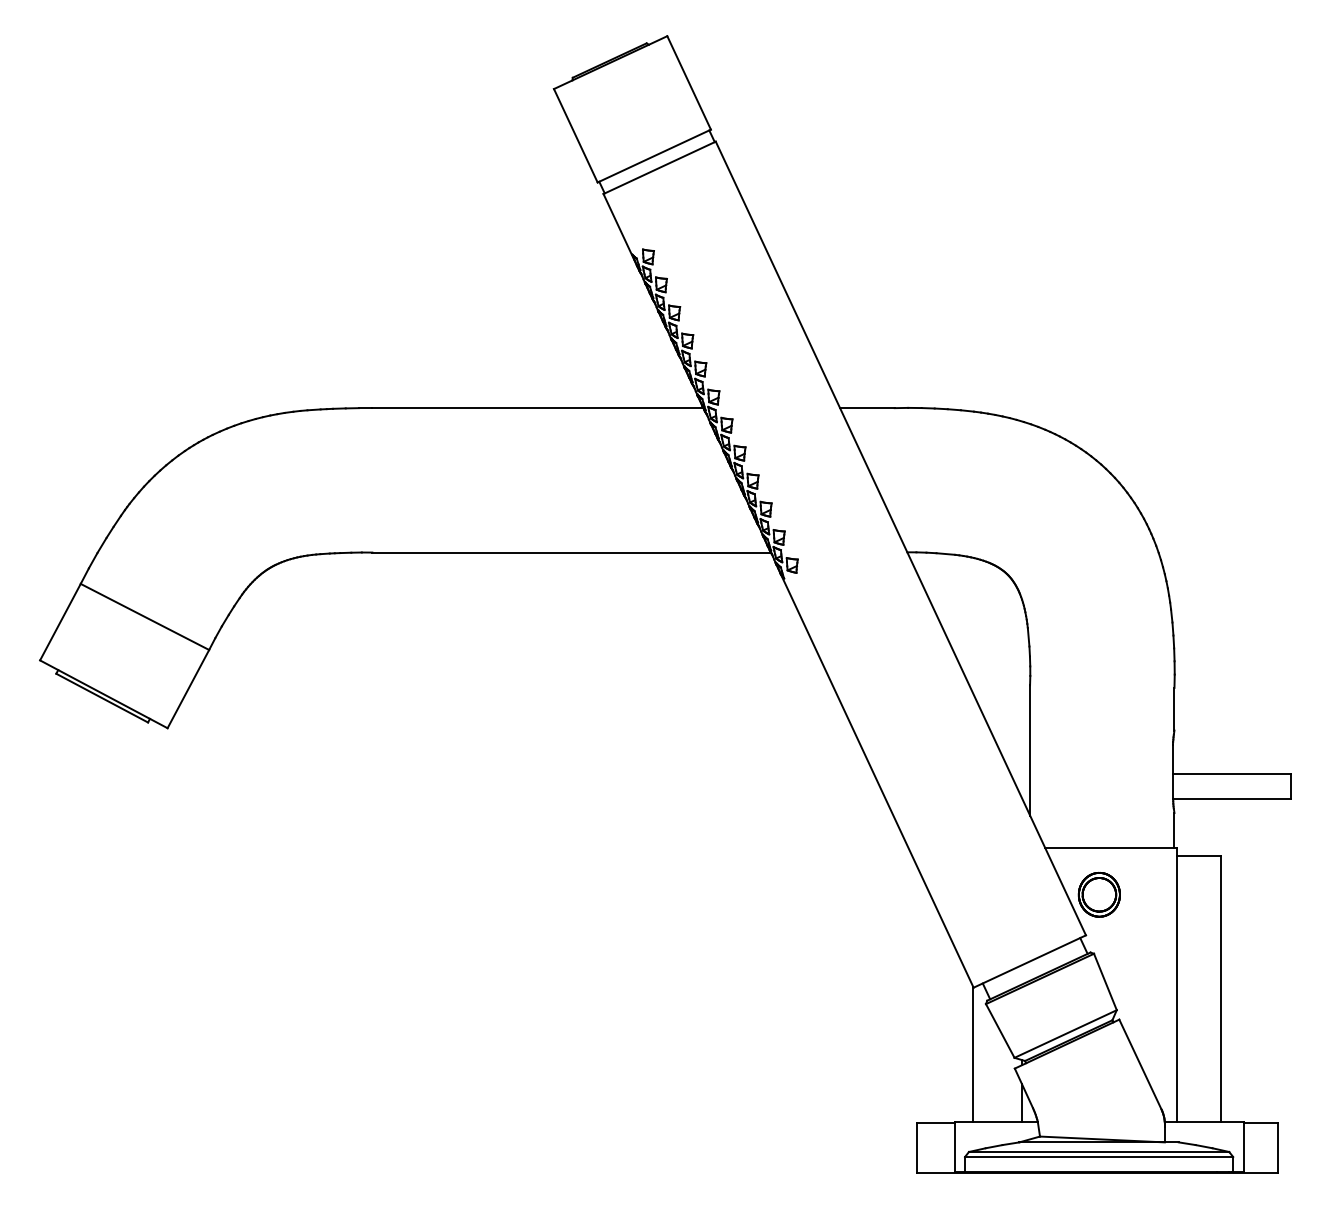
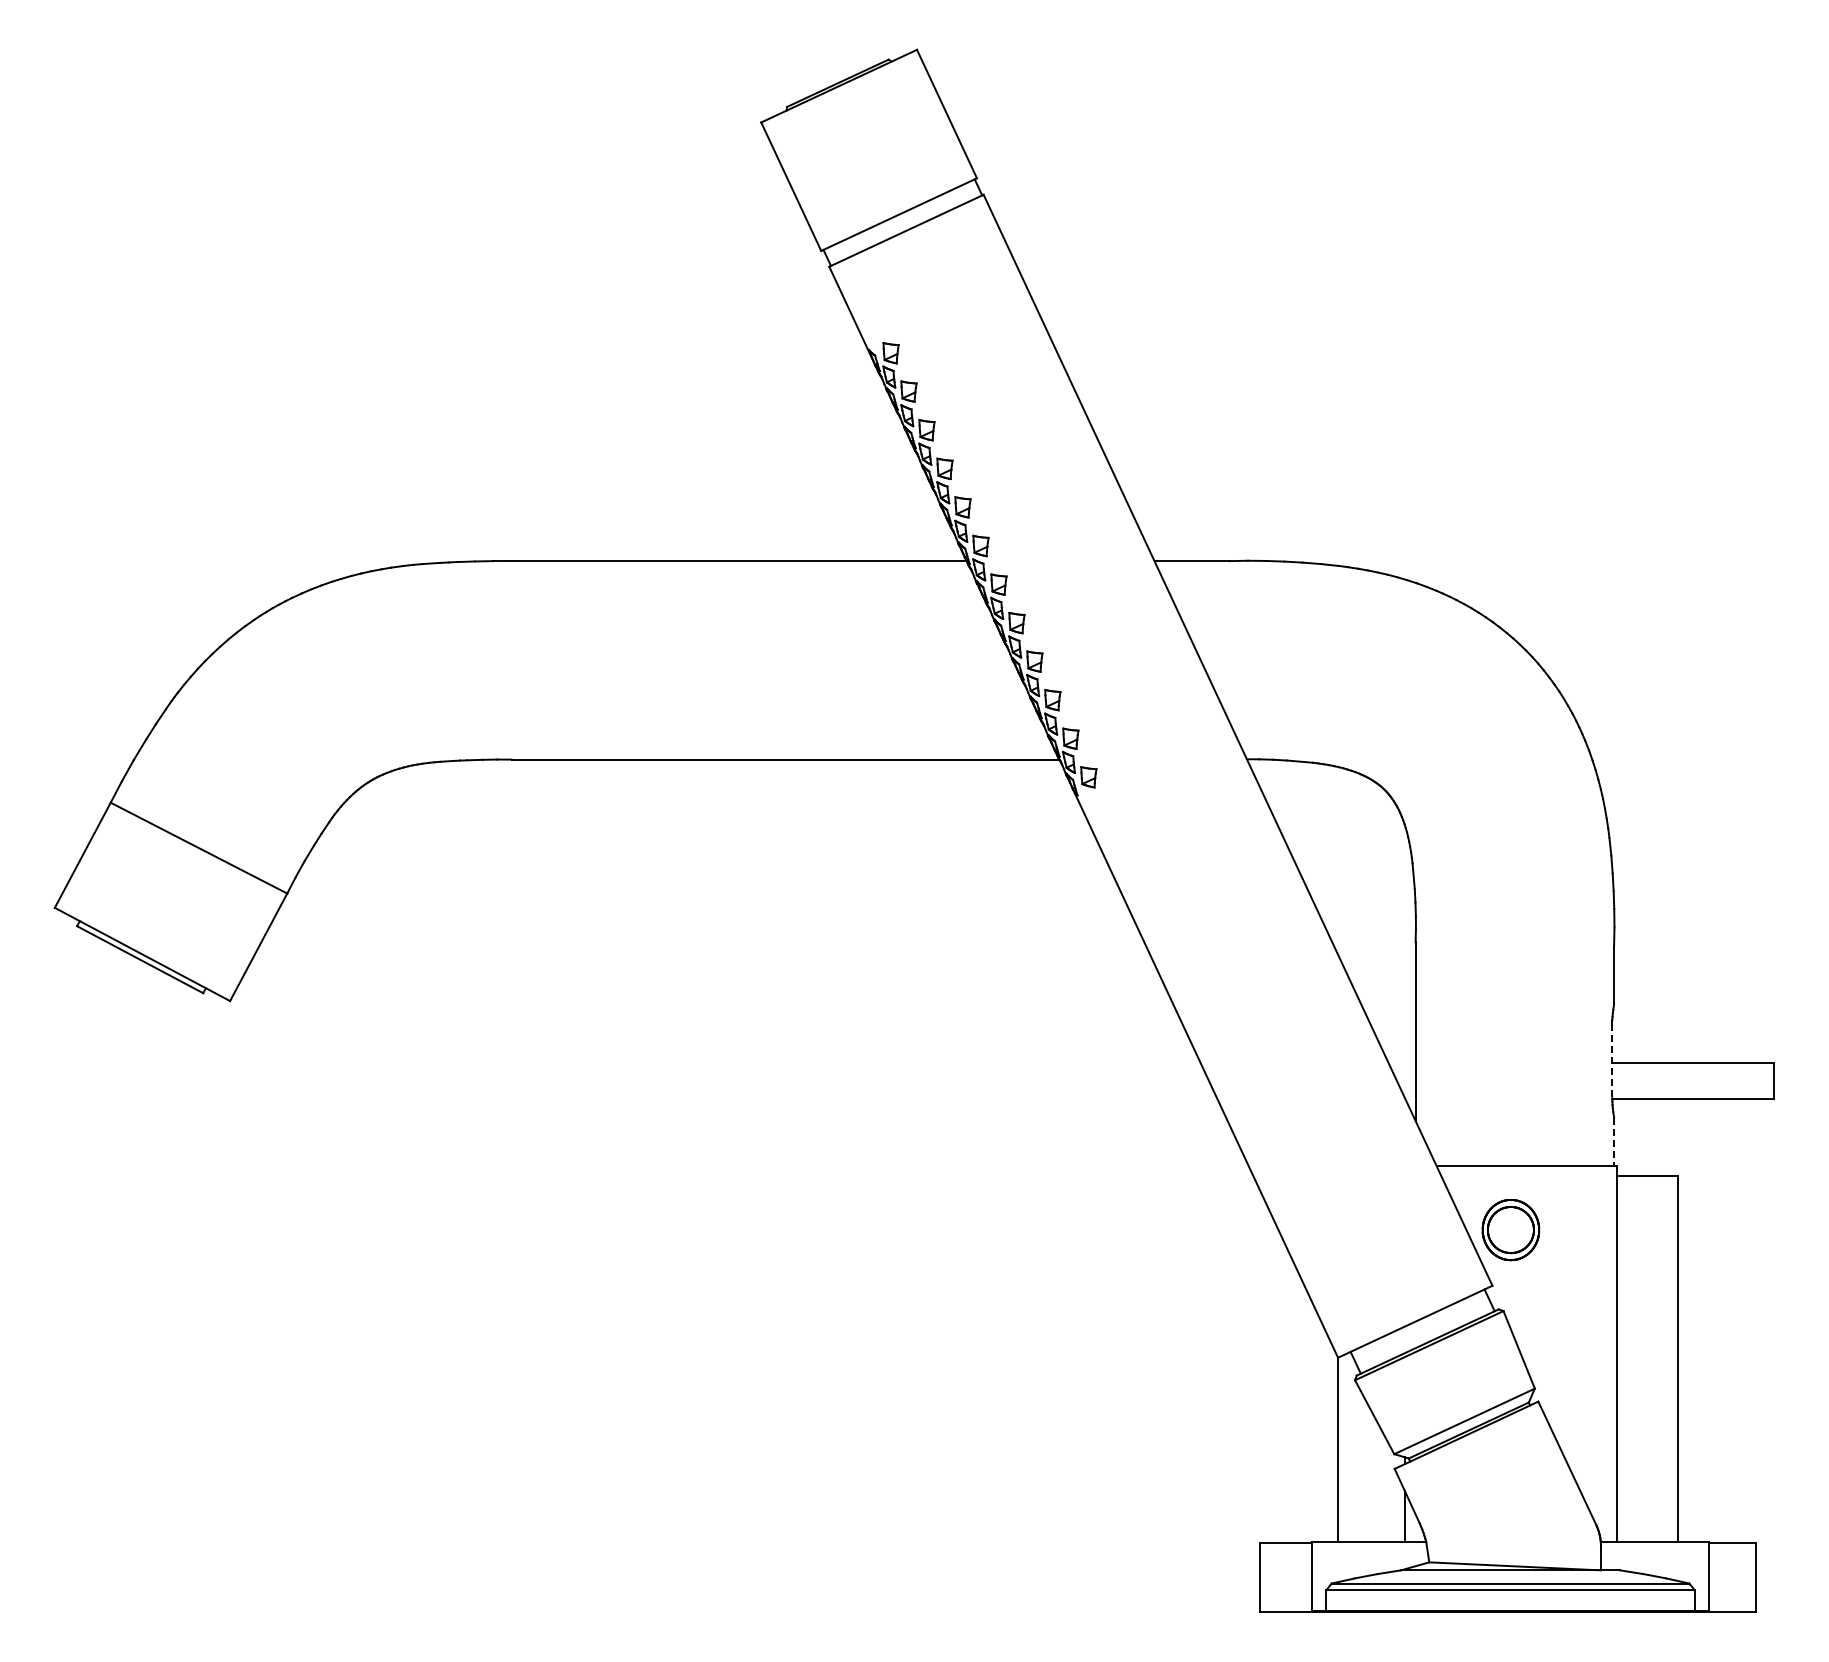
line: (1173, 772) -> (1612, 1061), solid -> dashed
line: (1174, 831) -> (1614, 1142), solid -> dashed

